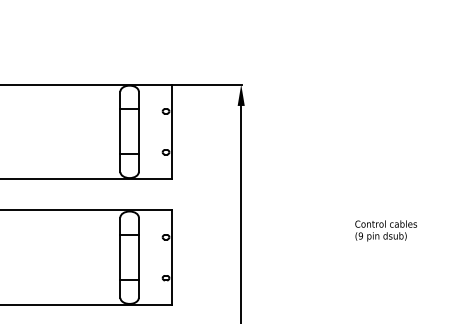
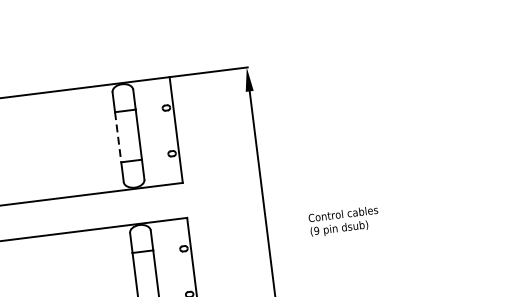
line: (120, 132) -> (118, 137), solid -> dashed
text: (385, 230) -> (343, 221), moved

